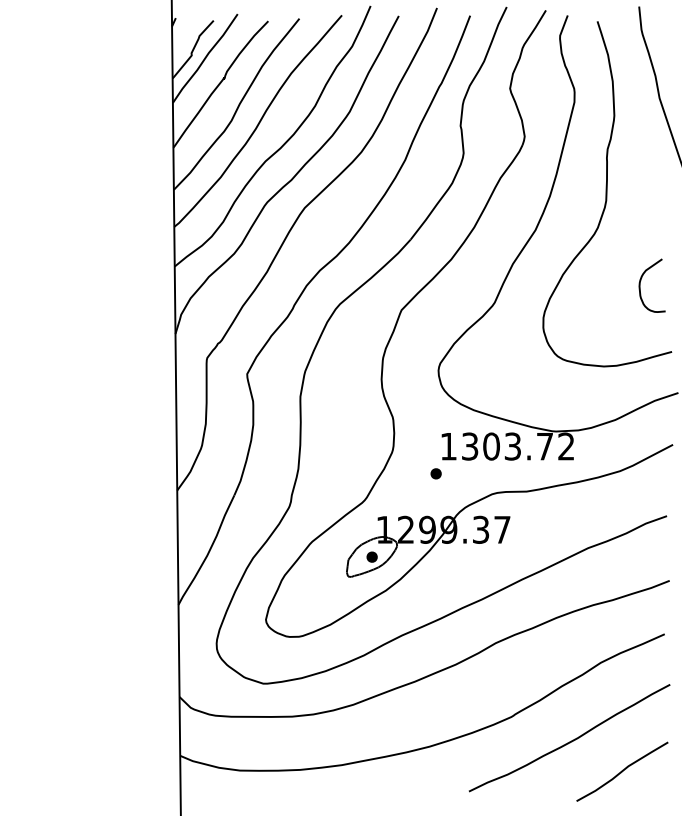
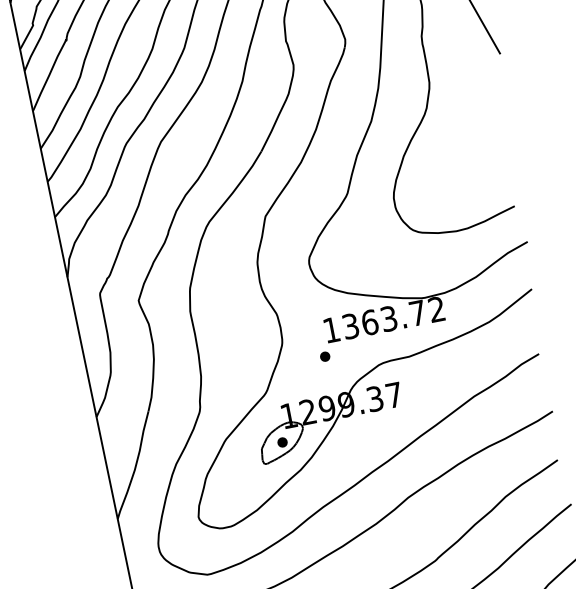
curve: (640, 285) -> (474, 152), removed
text: (491, 446) -> (369, 322), 1303.72 -> 1363.72

